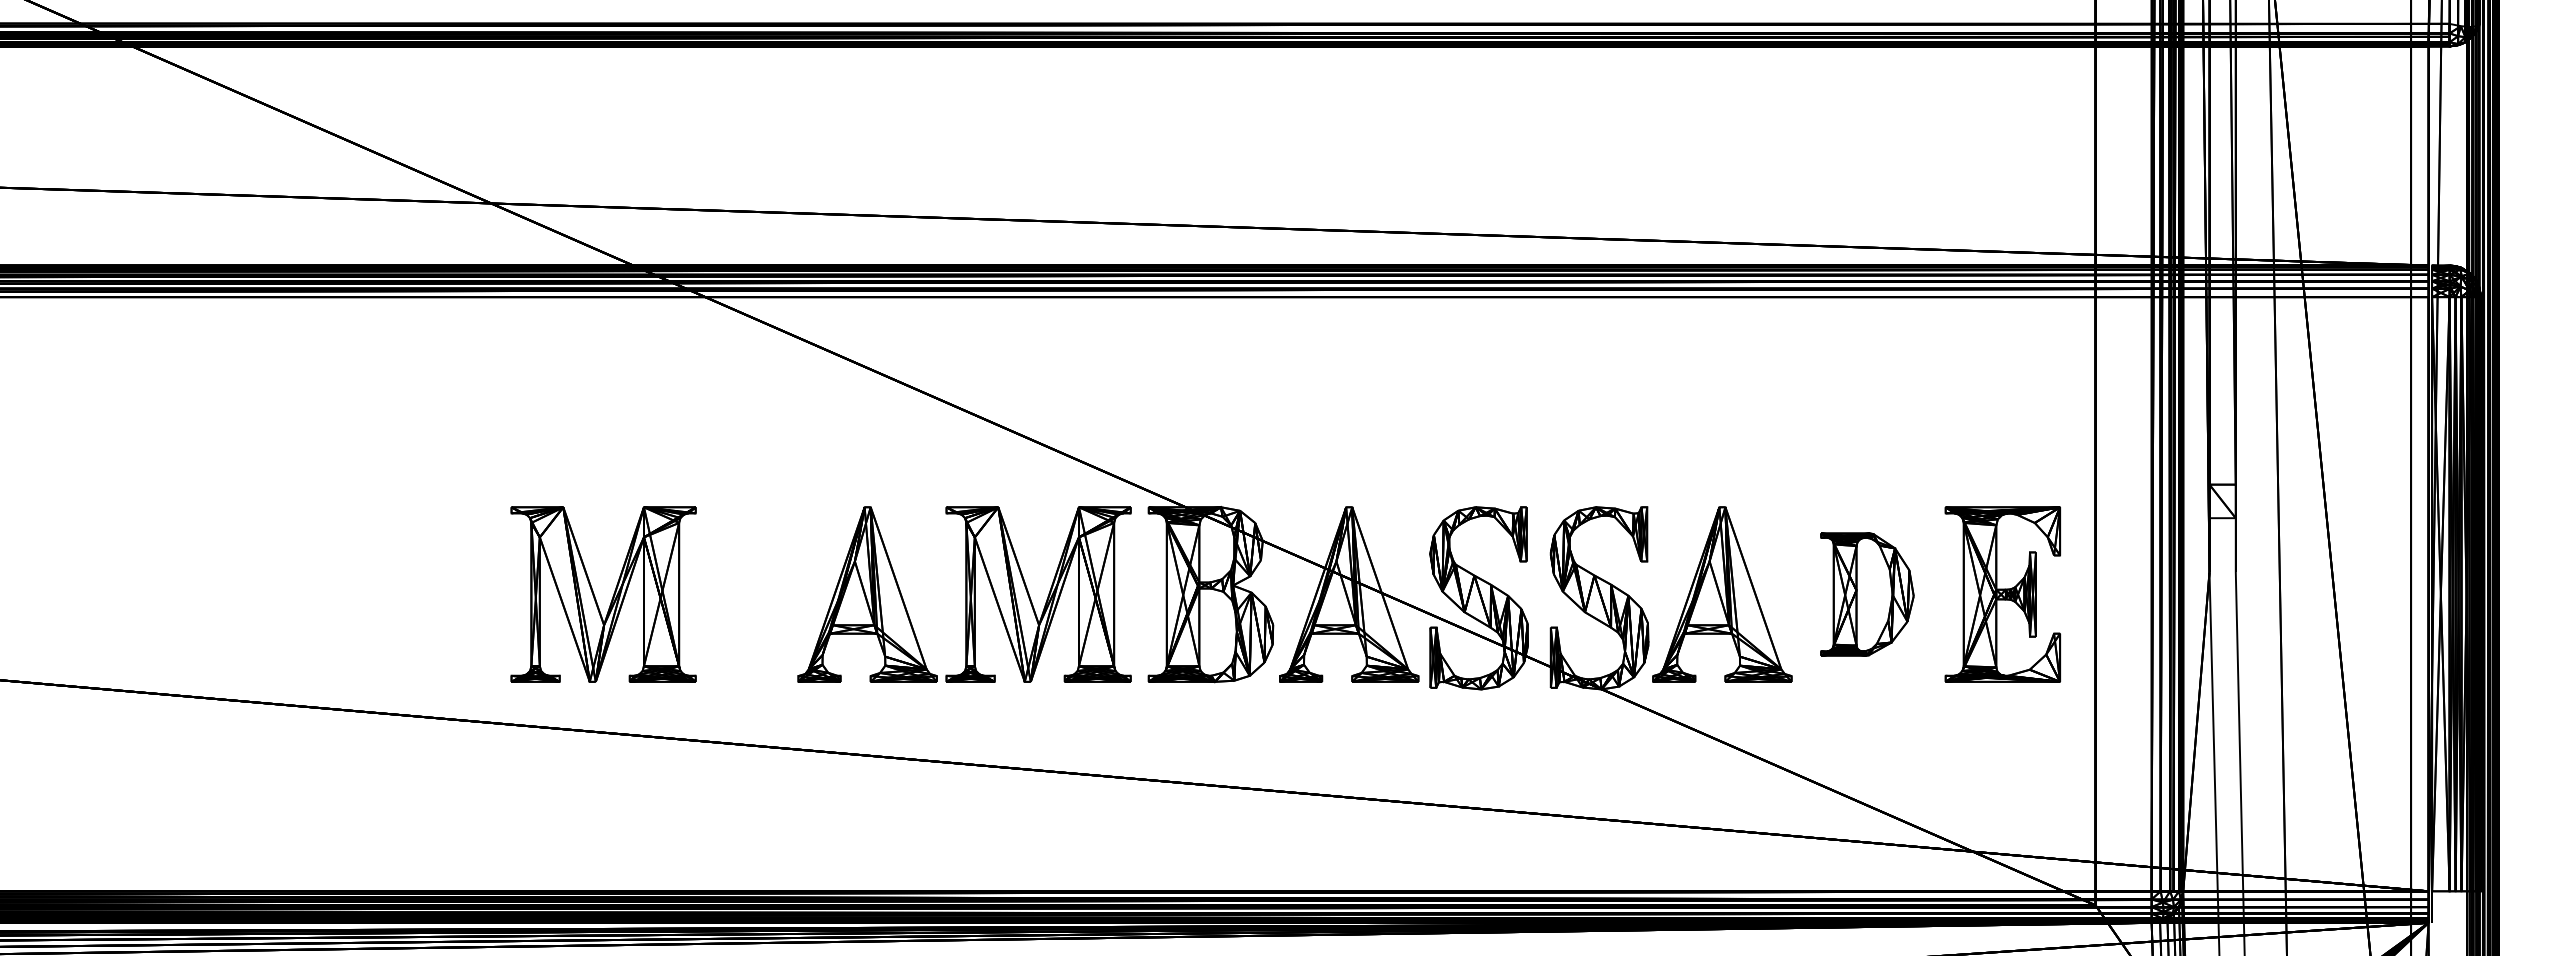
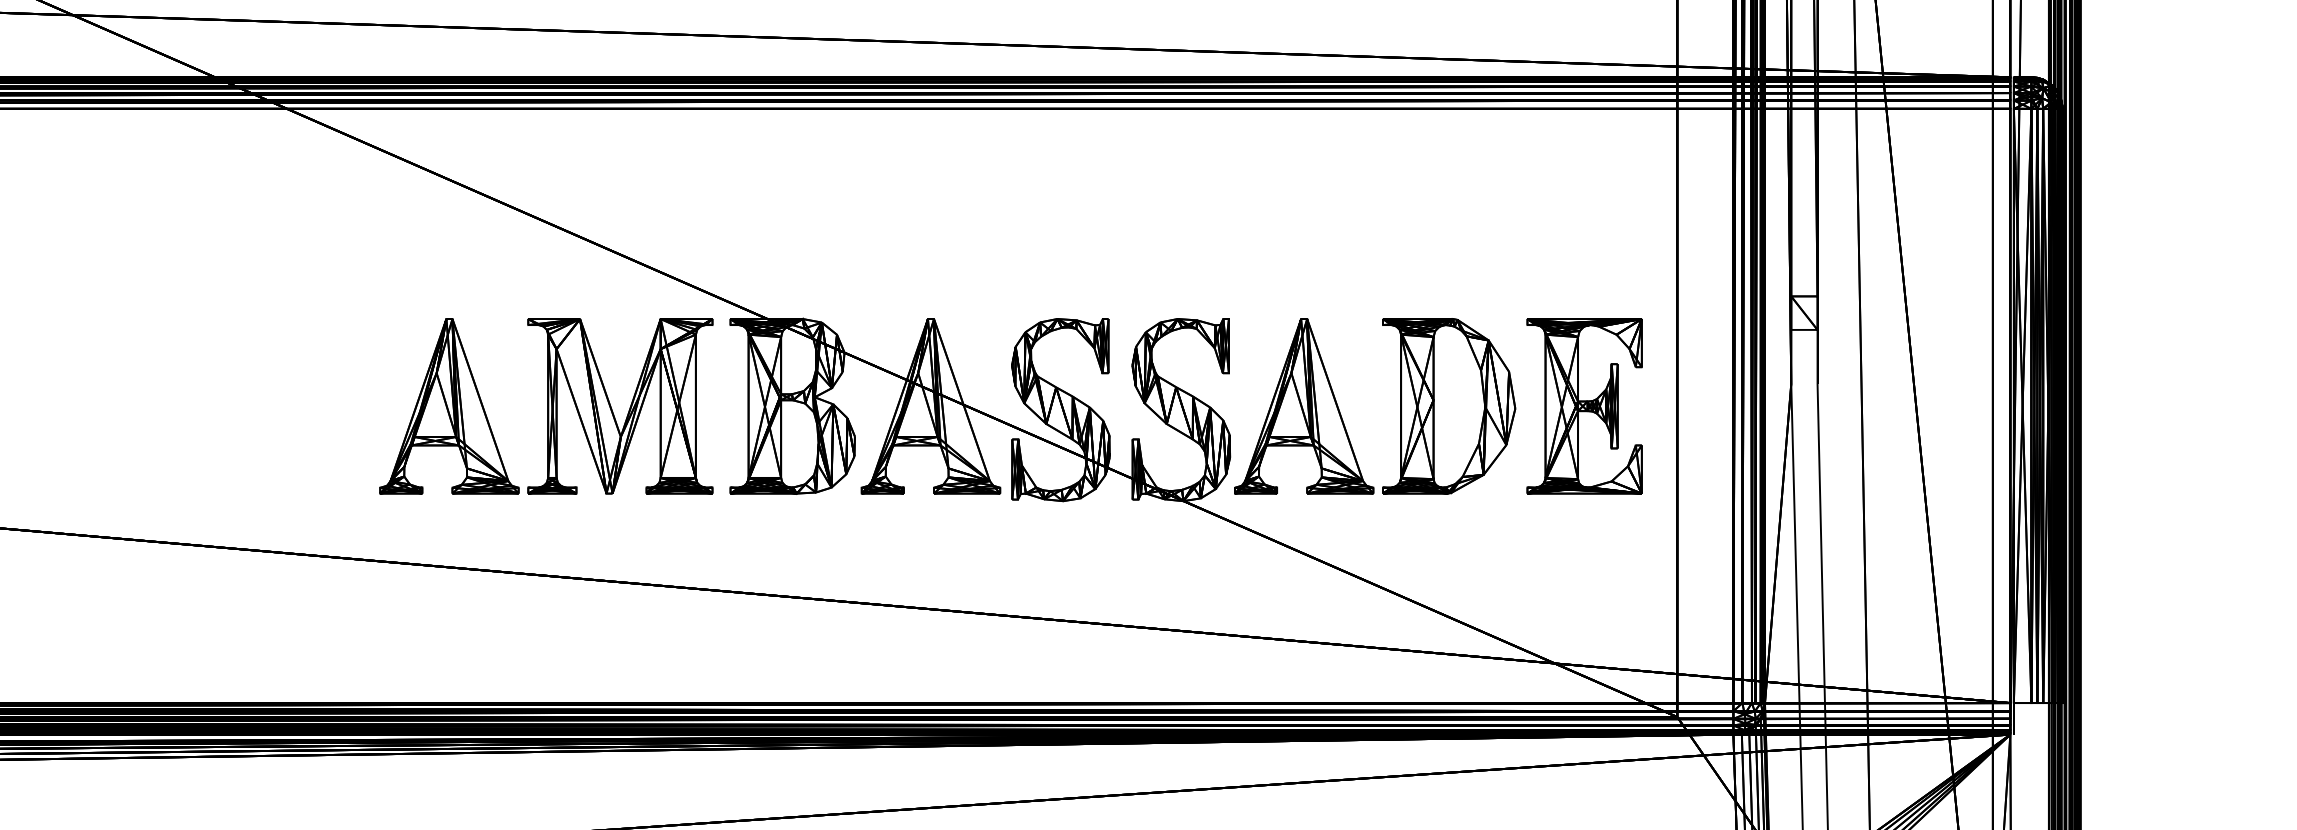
part: (1867, 594) -> (1449, 406), size x1.43
part: (595, 596) -> (177, 408), removed

